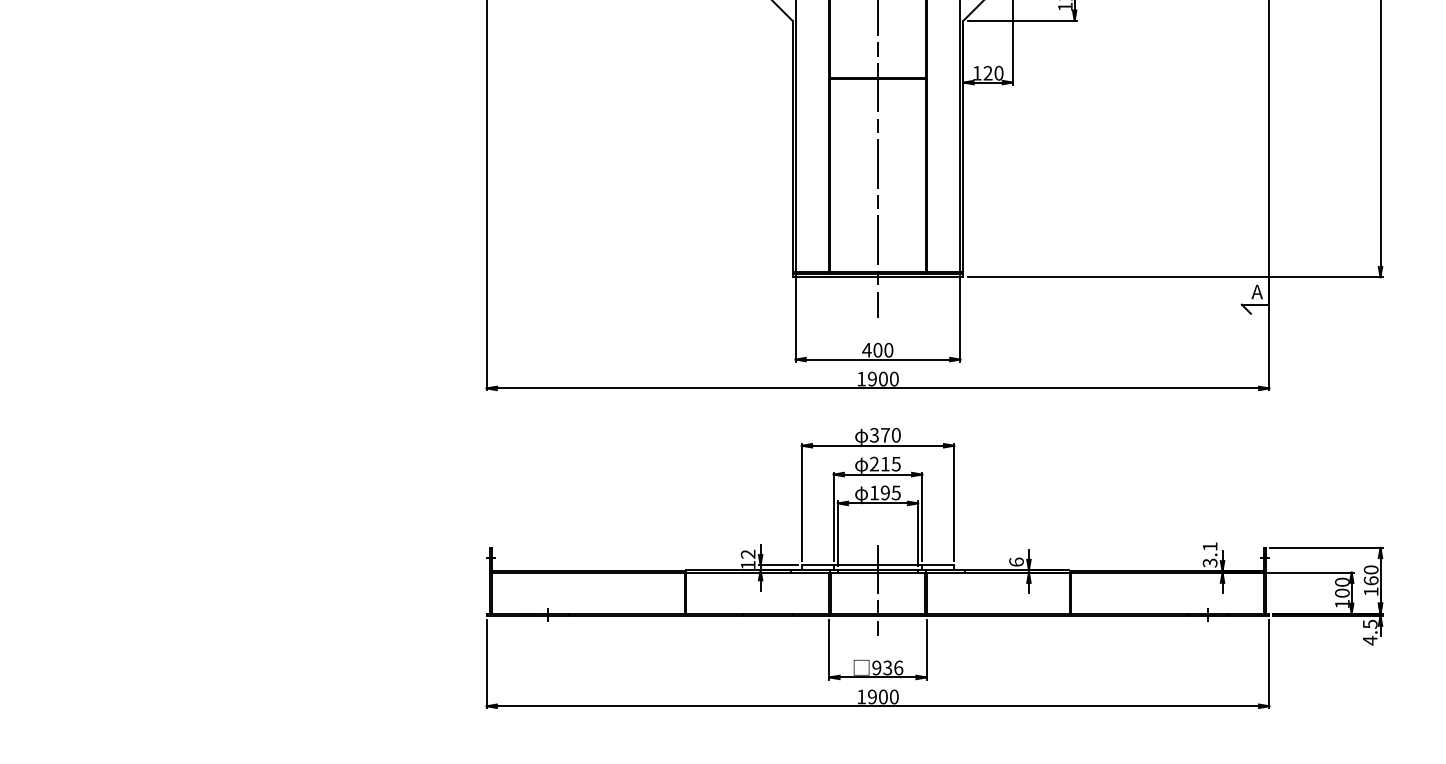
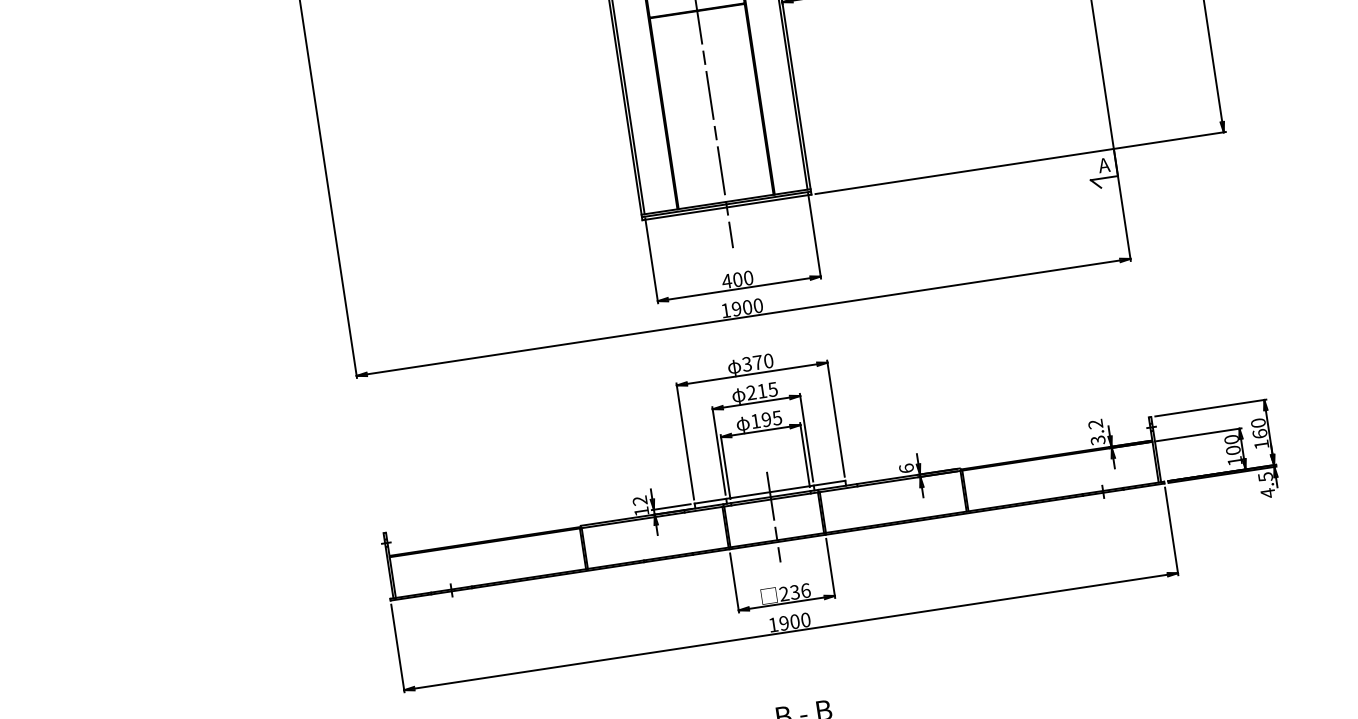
text: (1209, 546) -> (1095, 424), 3.1 -> 3.2
text: (876, 668) -> (783, 594), 936 -> 236

